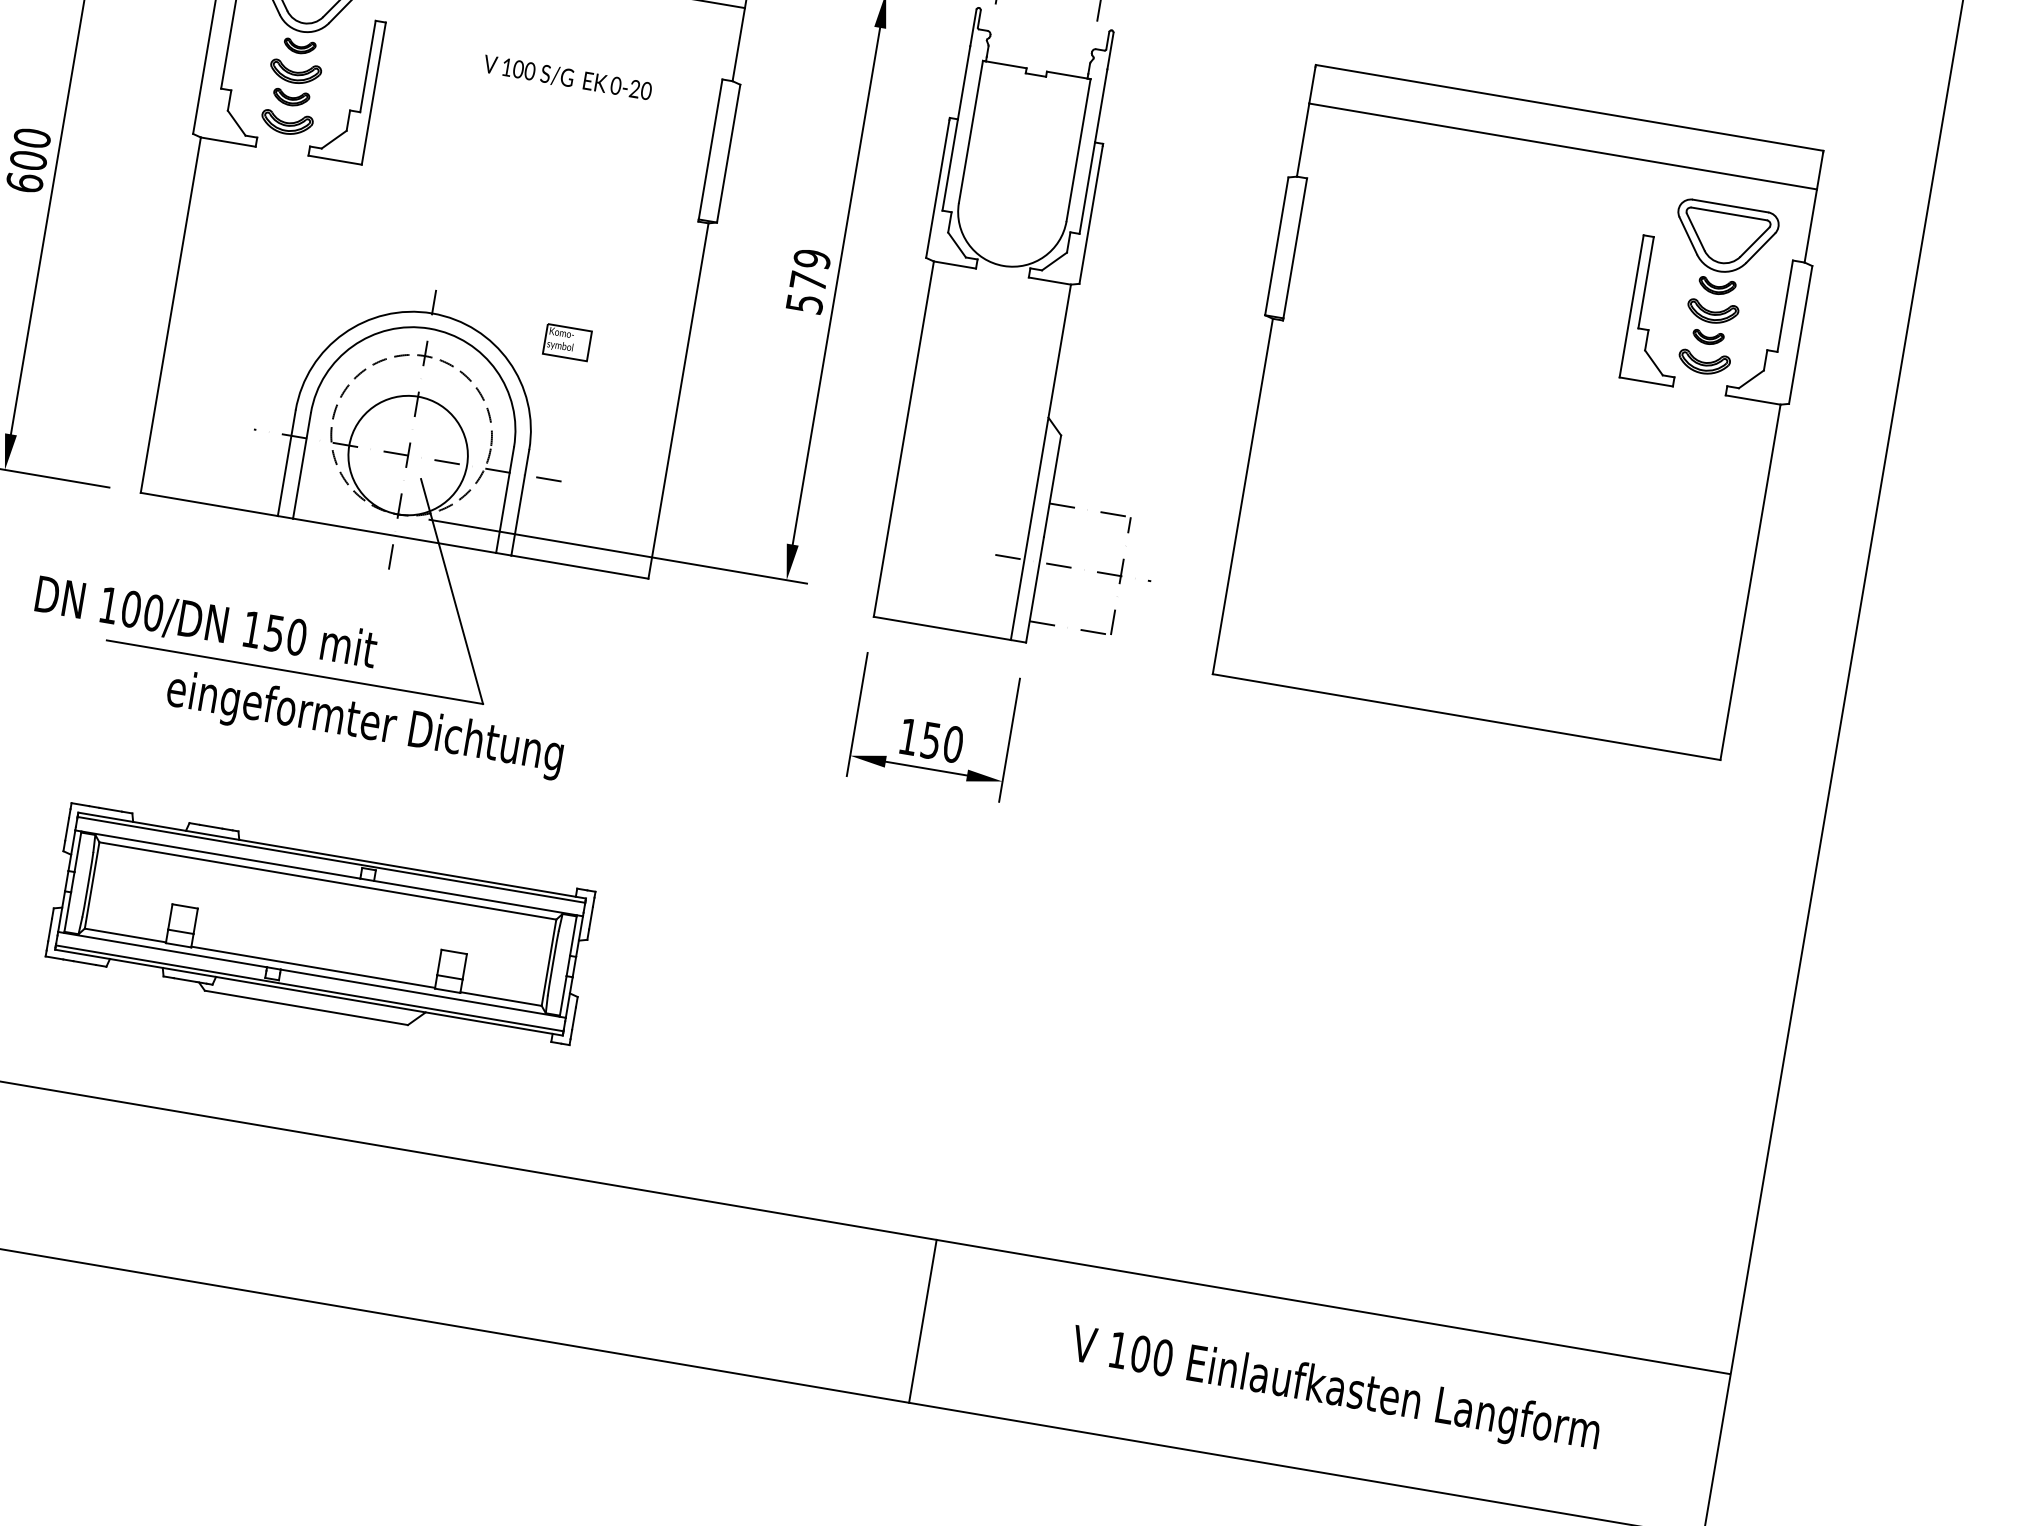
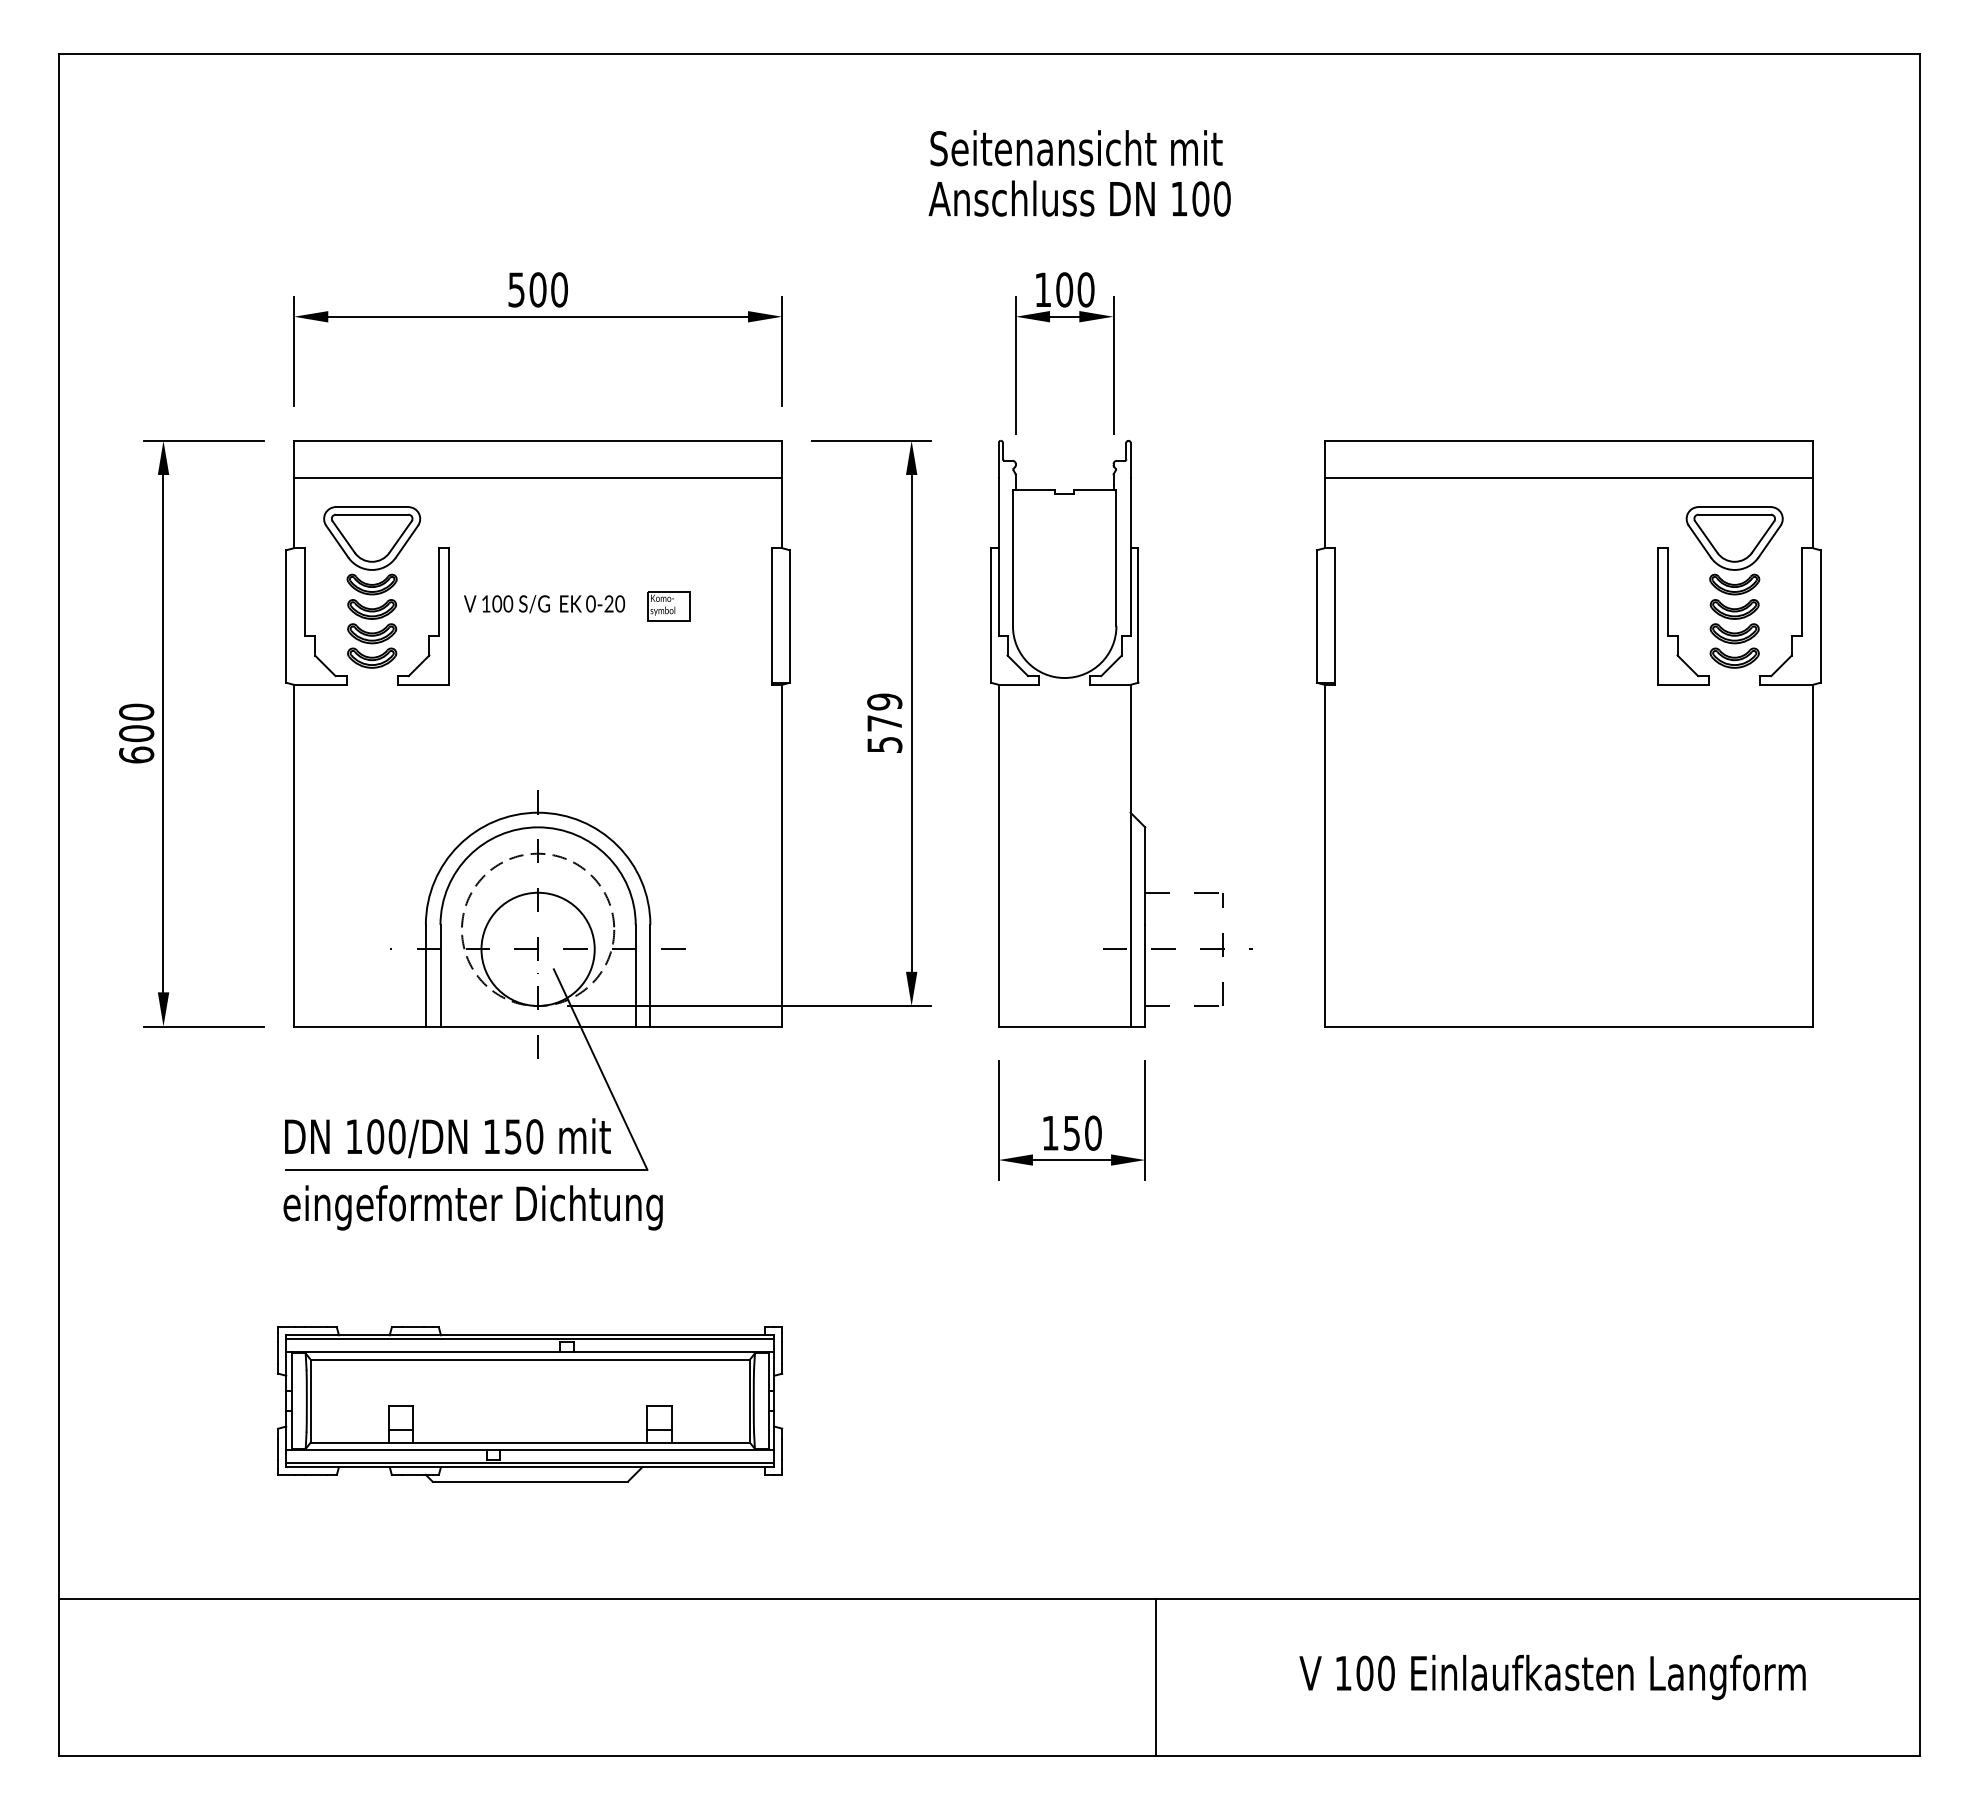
part: (299, 46) -> (371, 584), size x1.67
text: (567, 78) -> (544, 604), moved
part: (291, 97) -> (372, 633), size x1.43
part: (1716, 286) -> (1734, 584), size x1.43
part: (1708, 337) -> (1734, 633), size x1.67
part: (566, 342) -> (668, 606), moved
text: (205, 623) -> (447, 1138), moved
text: (364, 724) -> (472, 1207), moved

